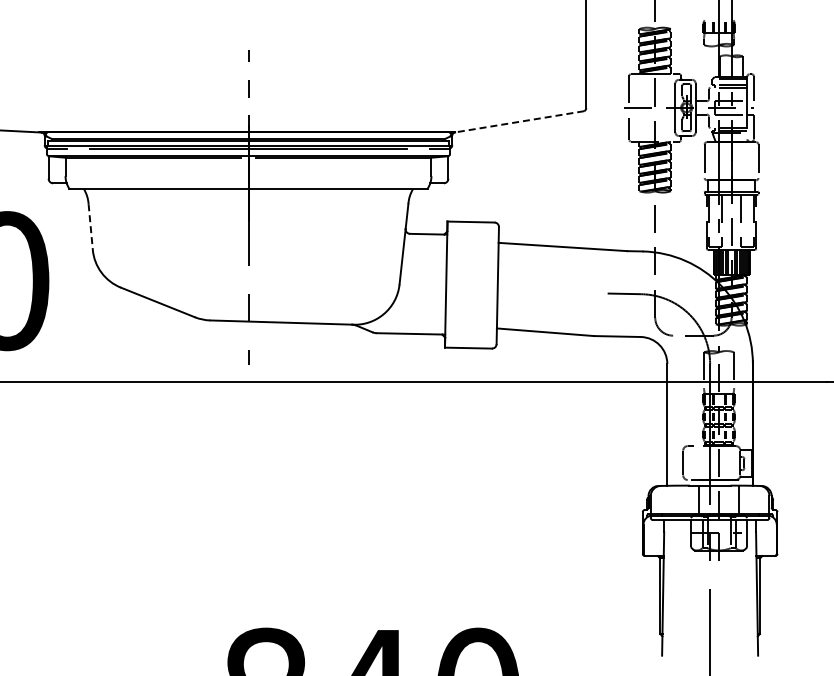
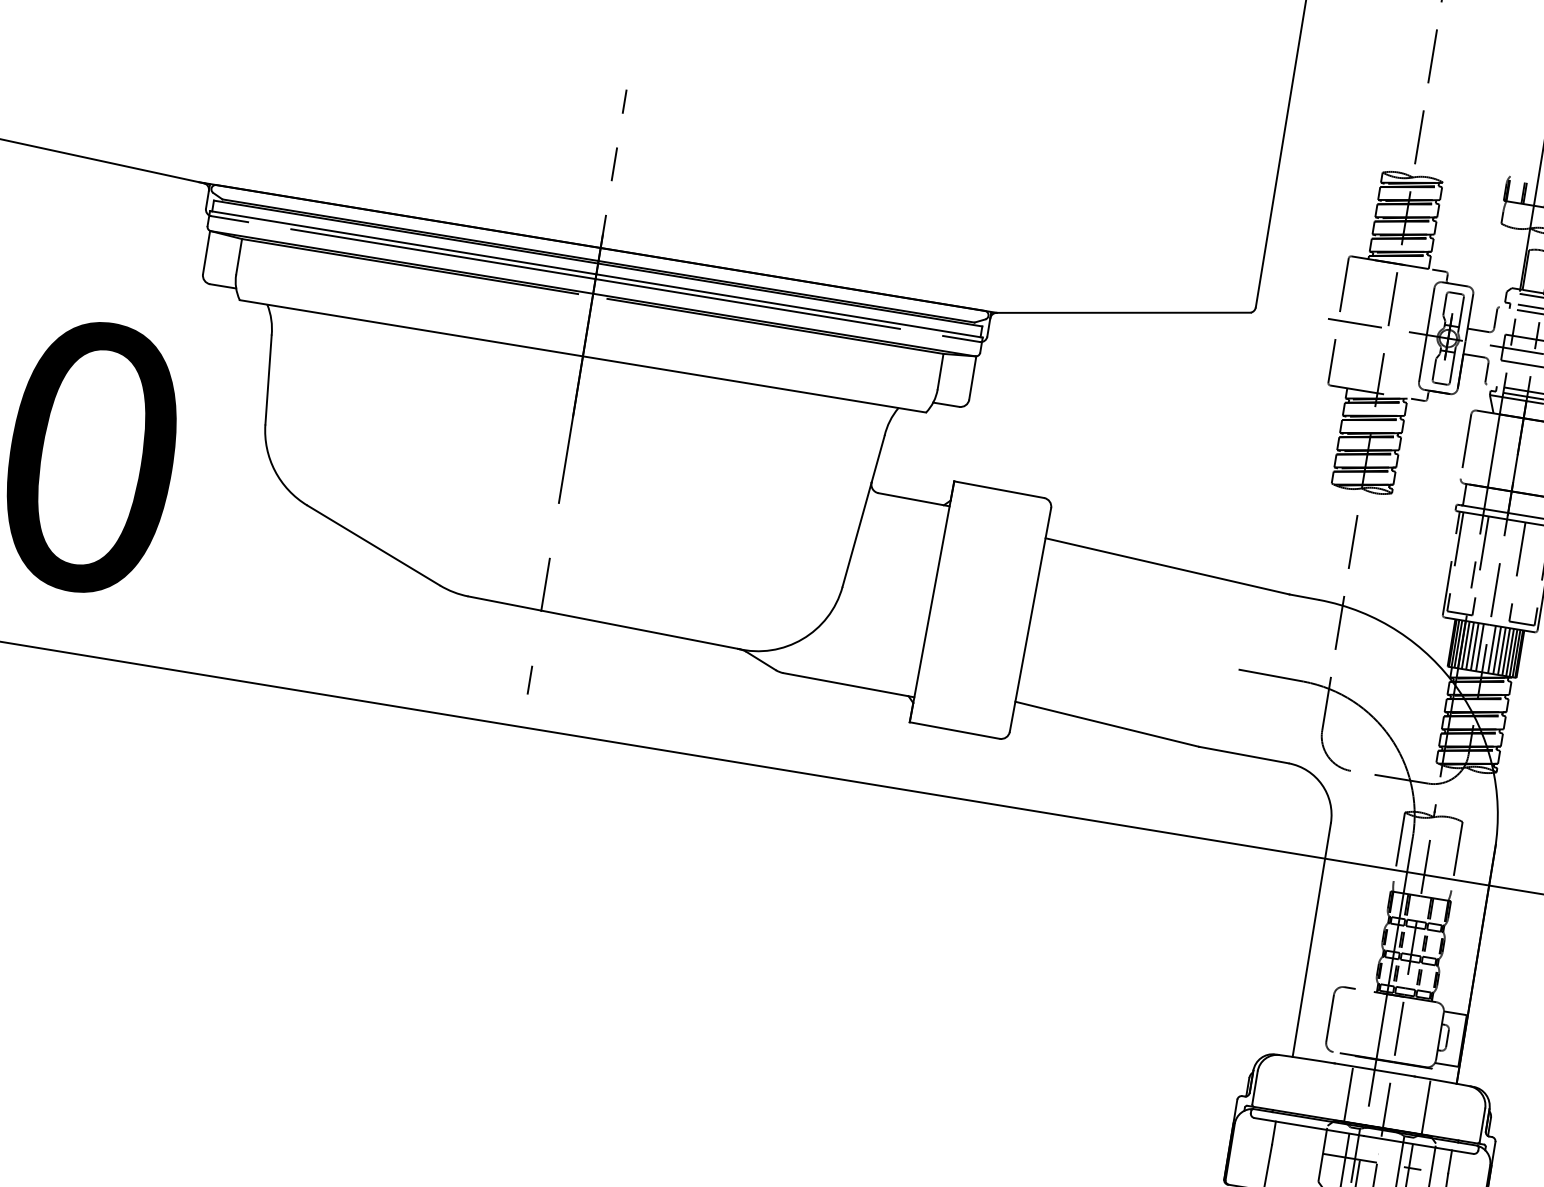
line: (519, 121) -> (1123, 312), dashed -> solid
line: (90, 227) -> (267, 380), dashed -> solid

